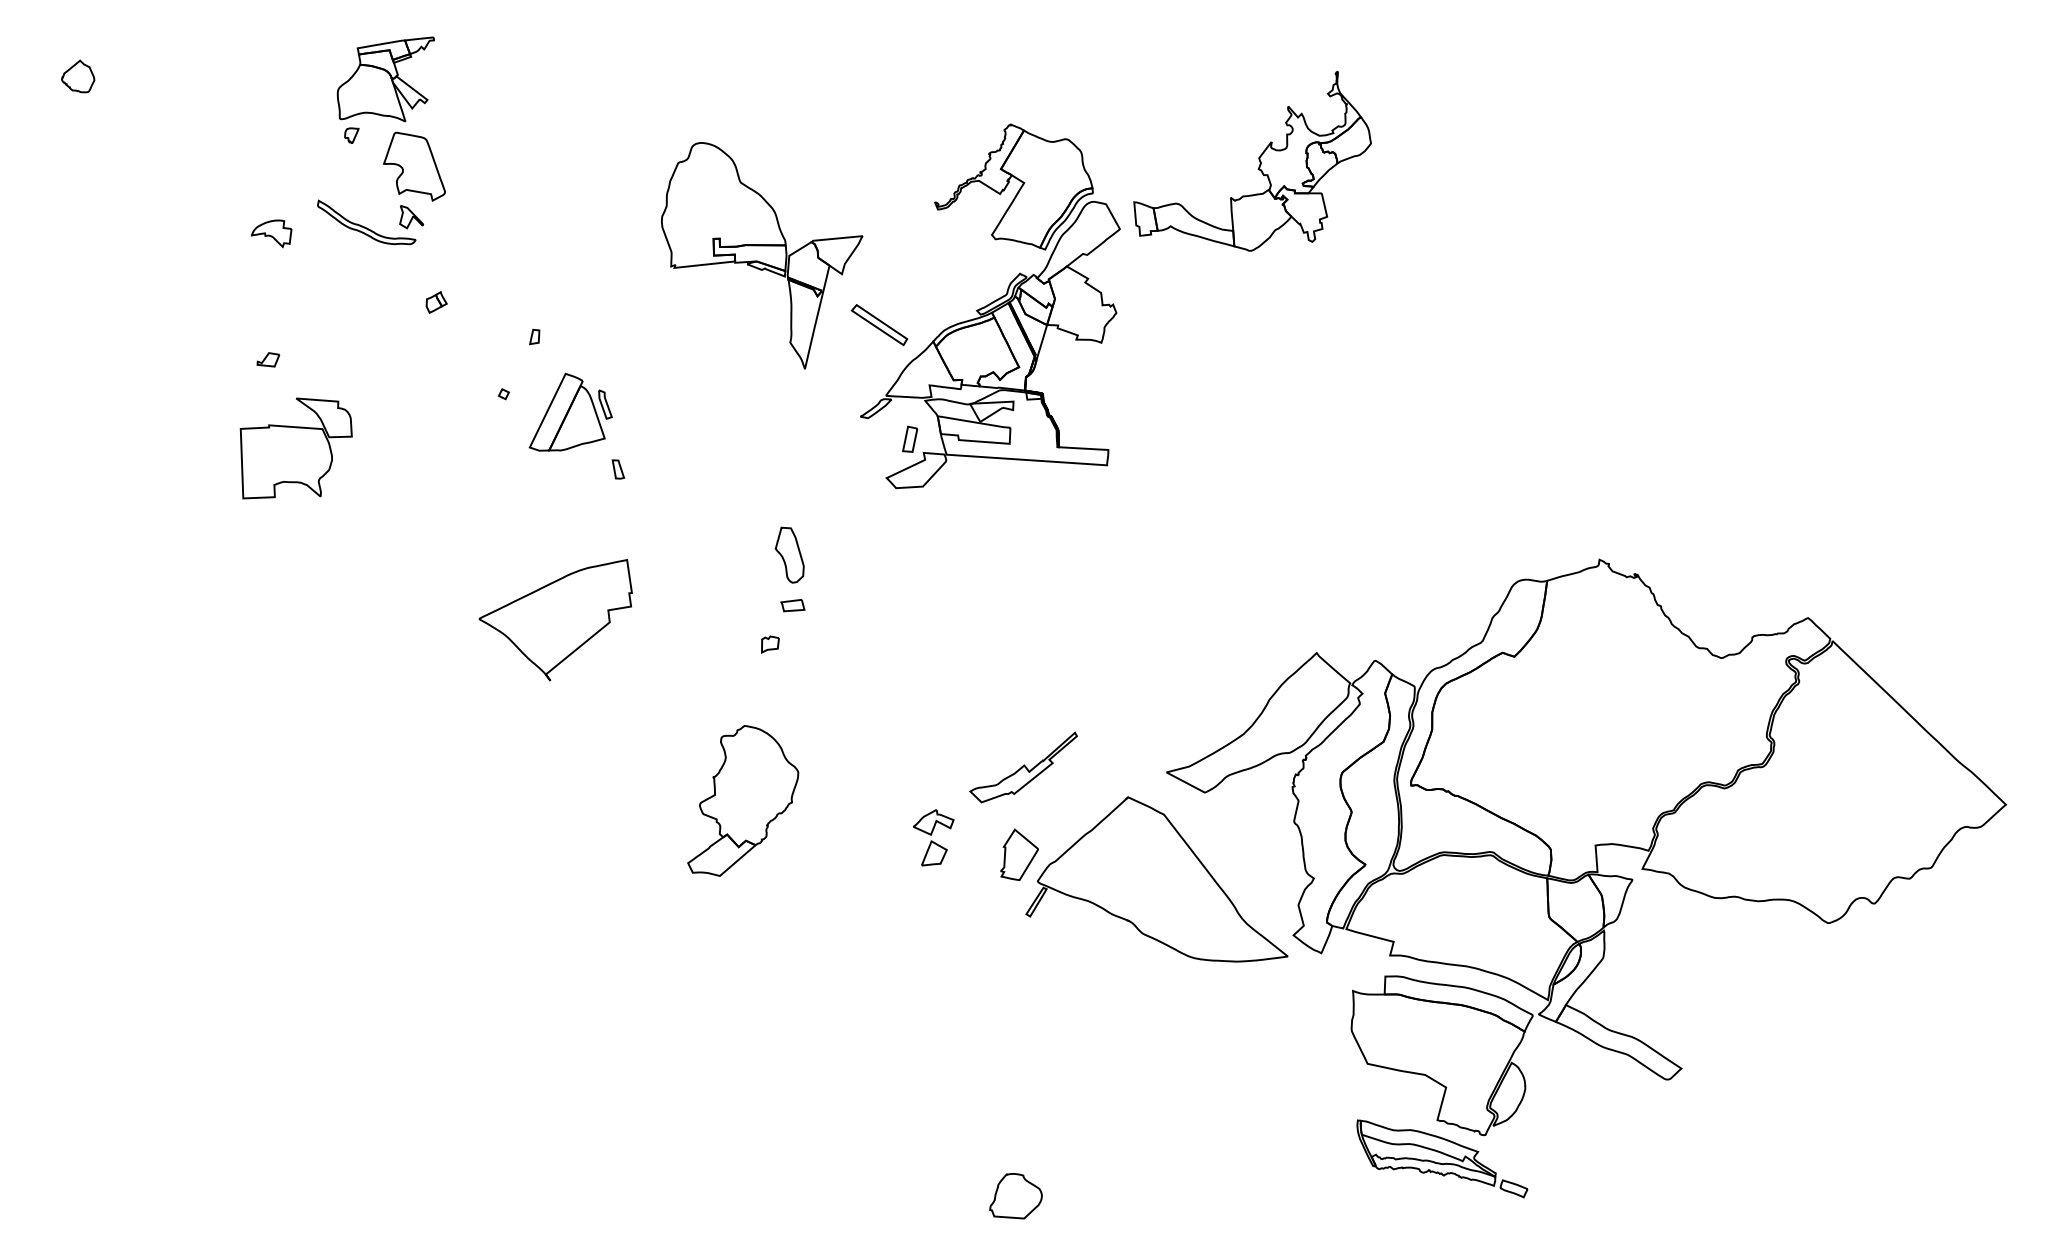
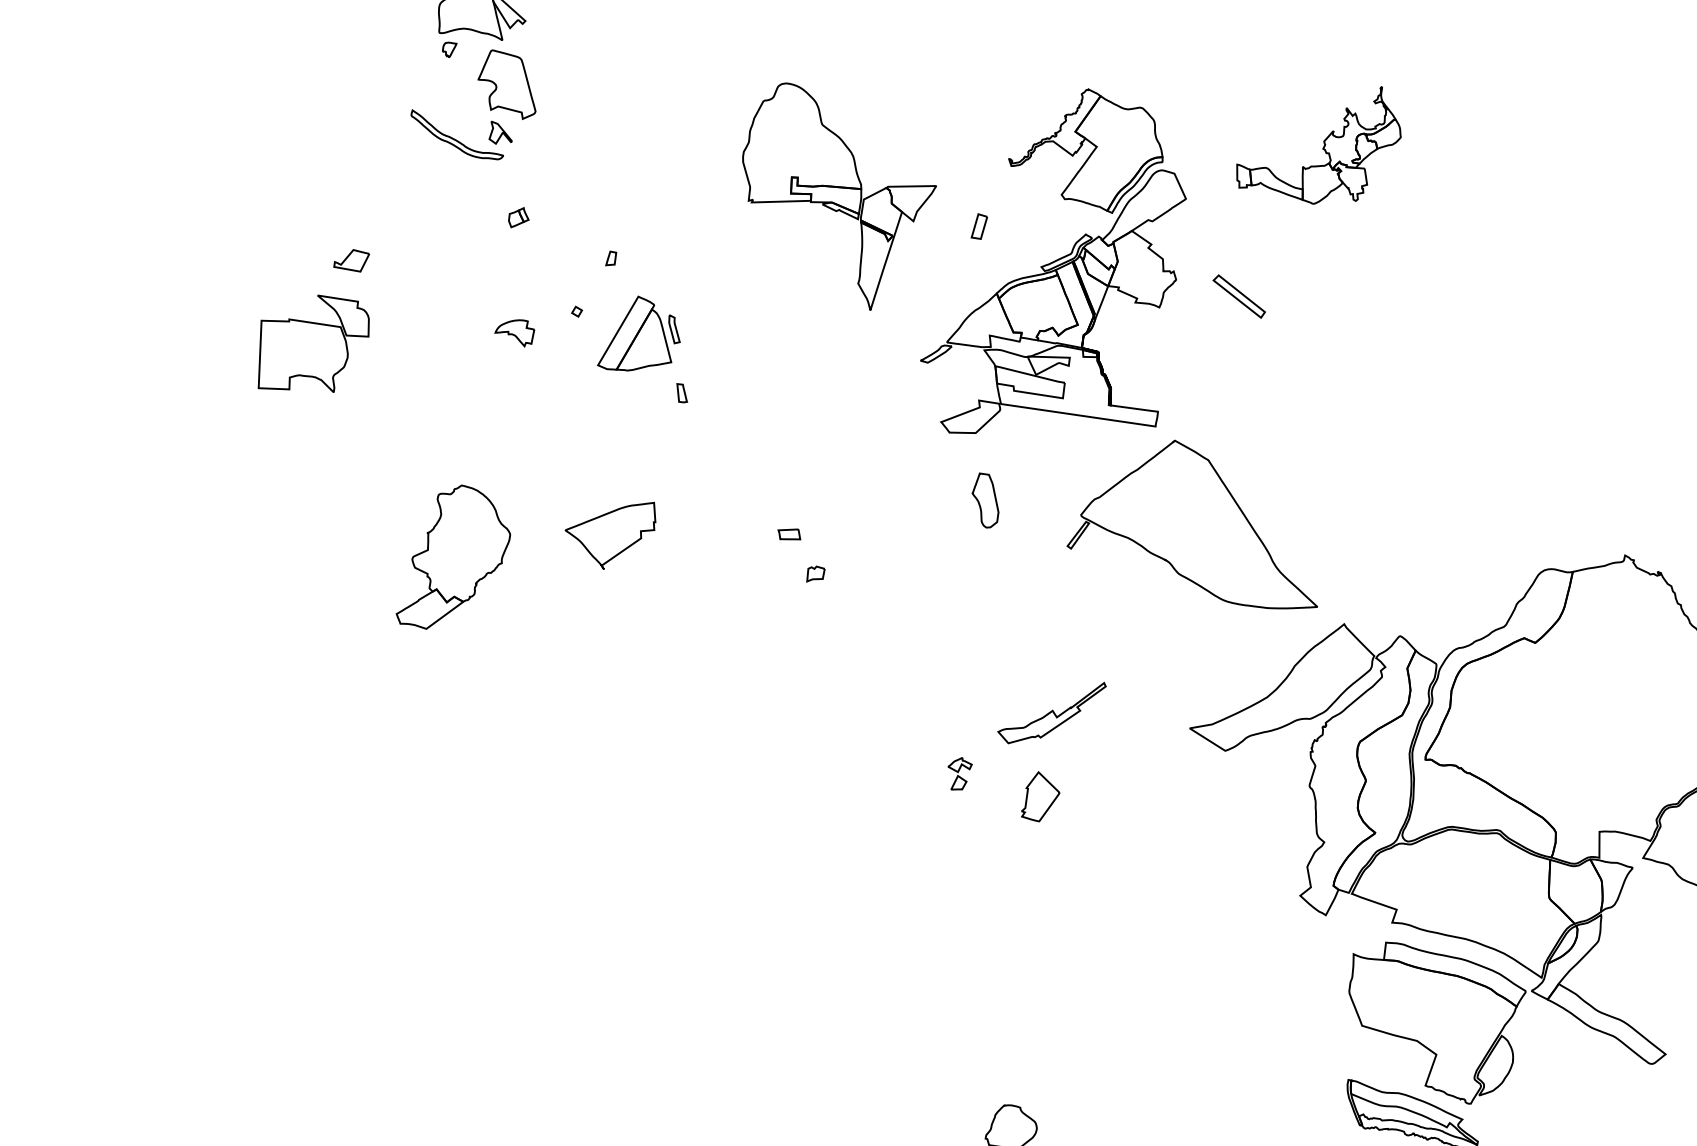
part: (1252, 160) -> (1319, 142), size x0.7
part: (271, 233) -> (514, 332), moved
part: (879, 325) -> (1239, 296), moved
part: (268, 359) -> (351, 260), size x1.6
part: (910, 438) -> (979, 225), moved
part: (295, 448) -> (313, 343), moved
part: (789, 554) -> (985, 500), moved
part: (792, 605) -> (789, 534), moved
part: (555, 620) -> (609, 534), size x0.6
part: (743, 800) -> (455, 557), moved
part: (933, 837) -> (959, 773), size x0.6
part: (1156, 879) -> (1196, 522), moved

